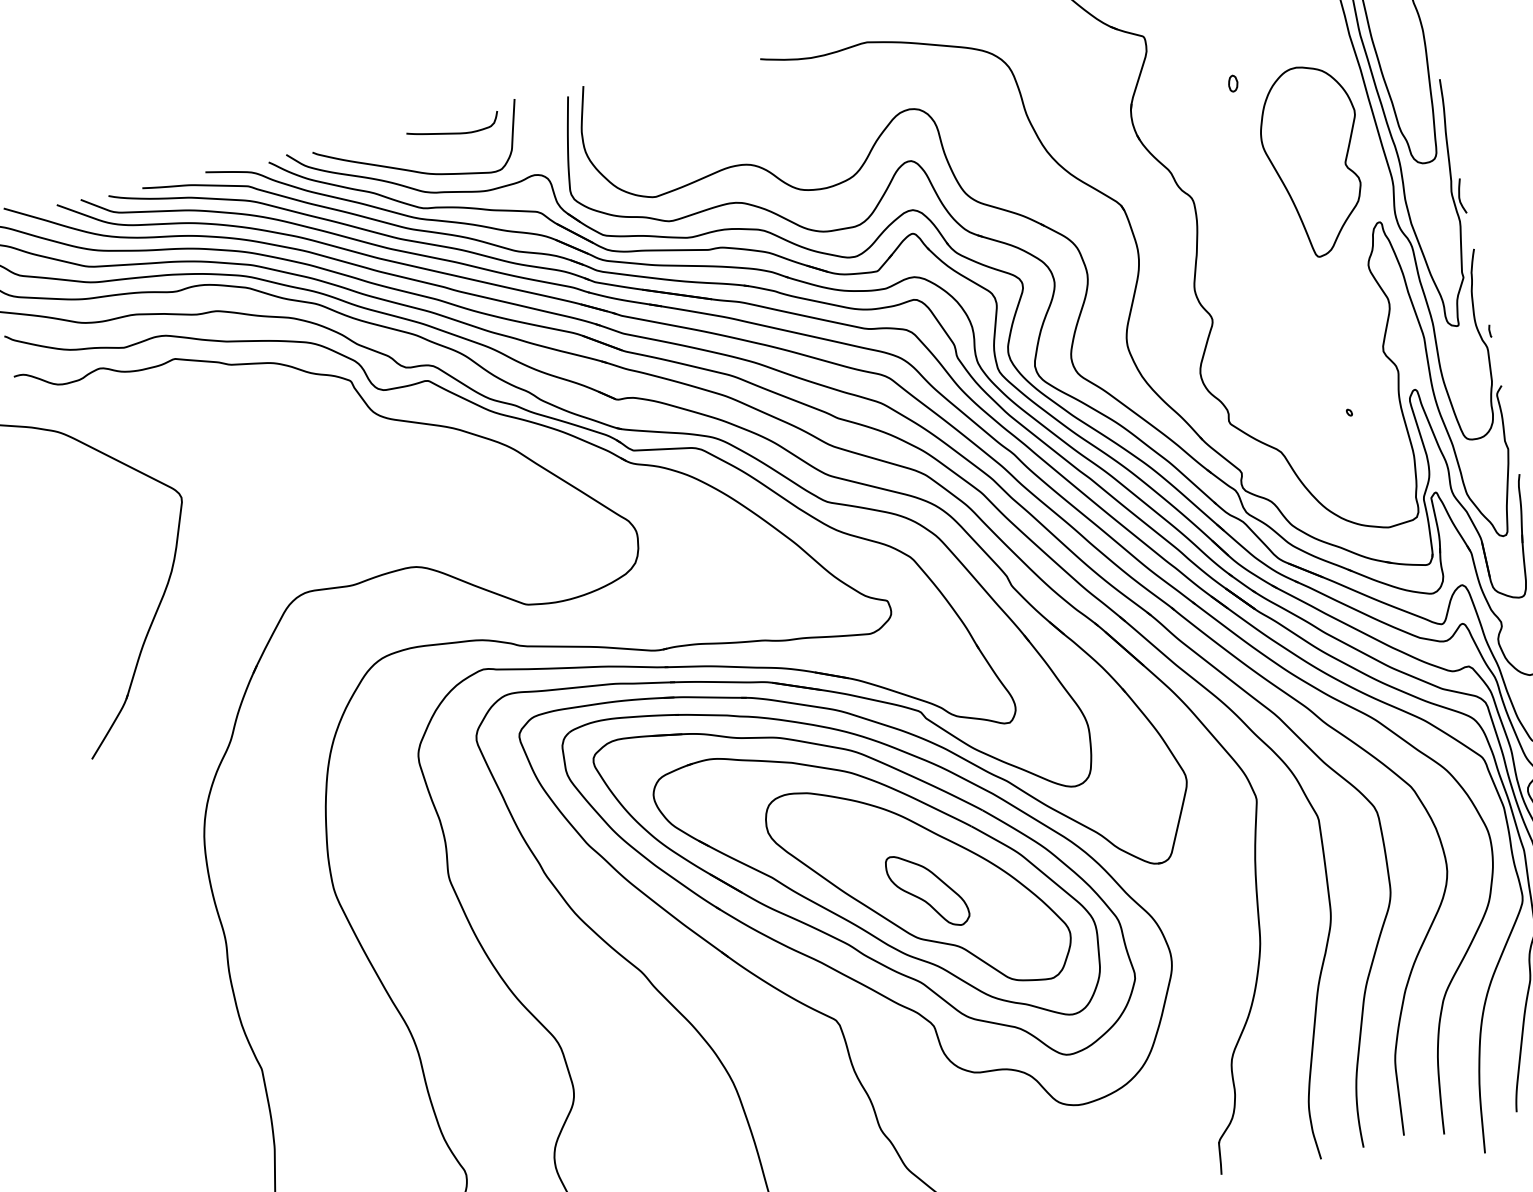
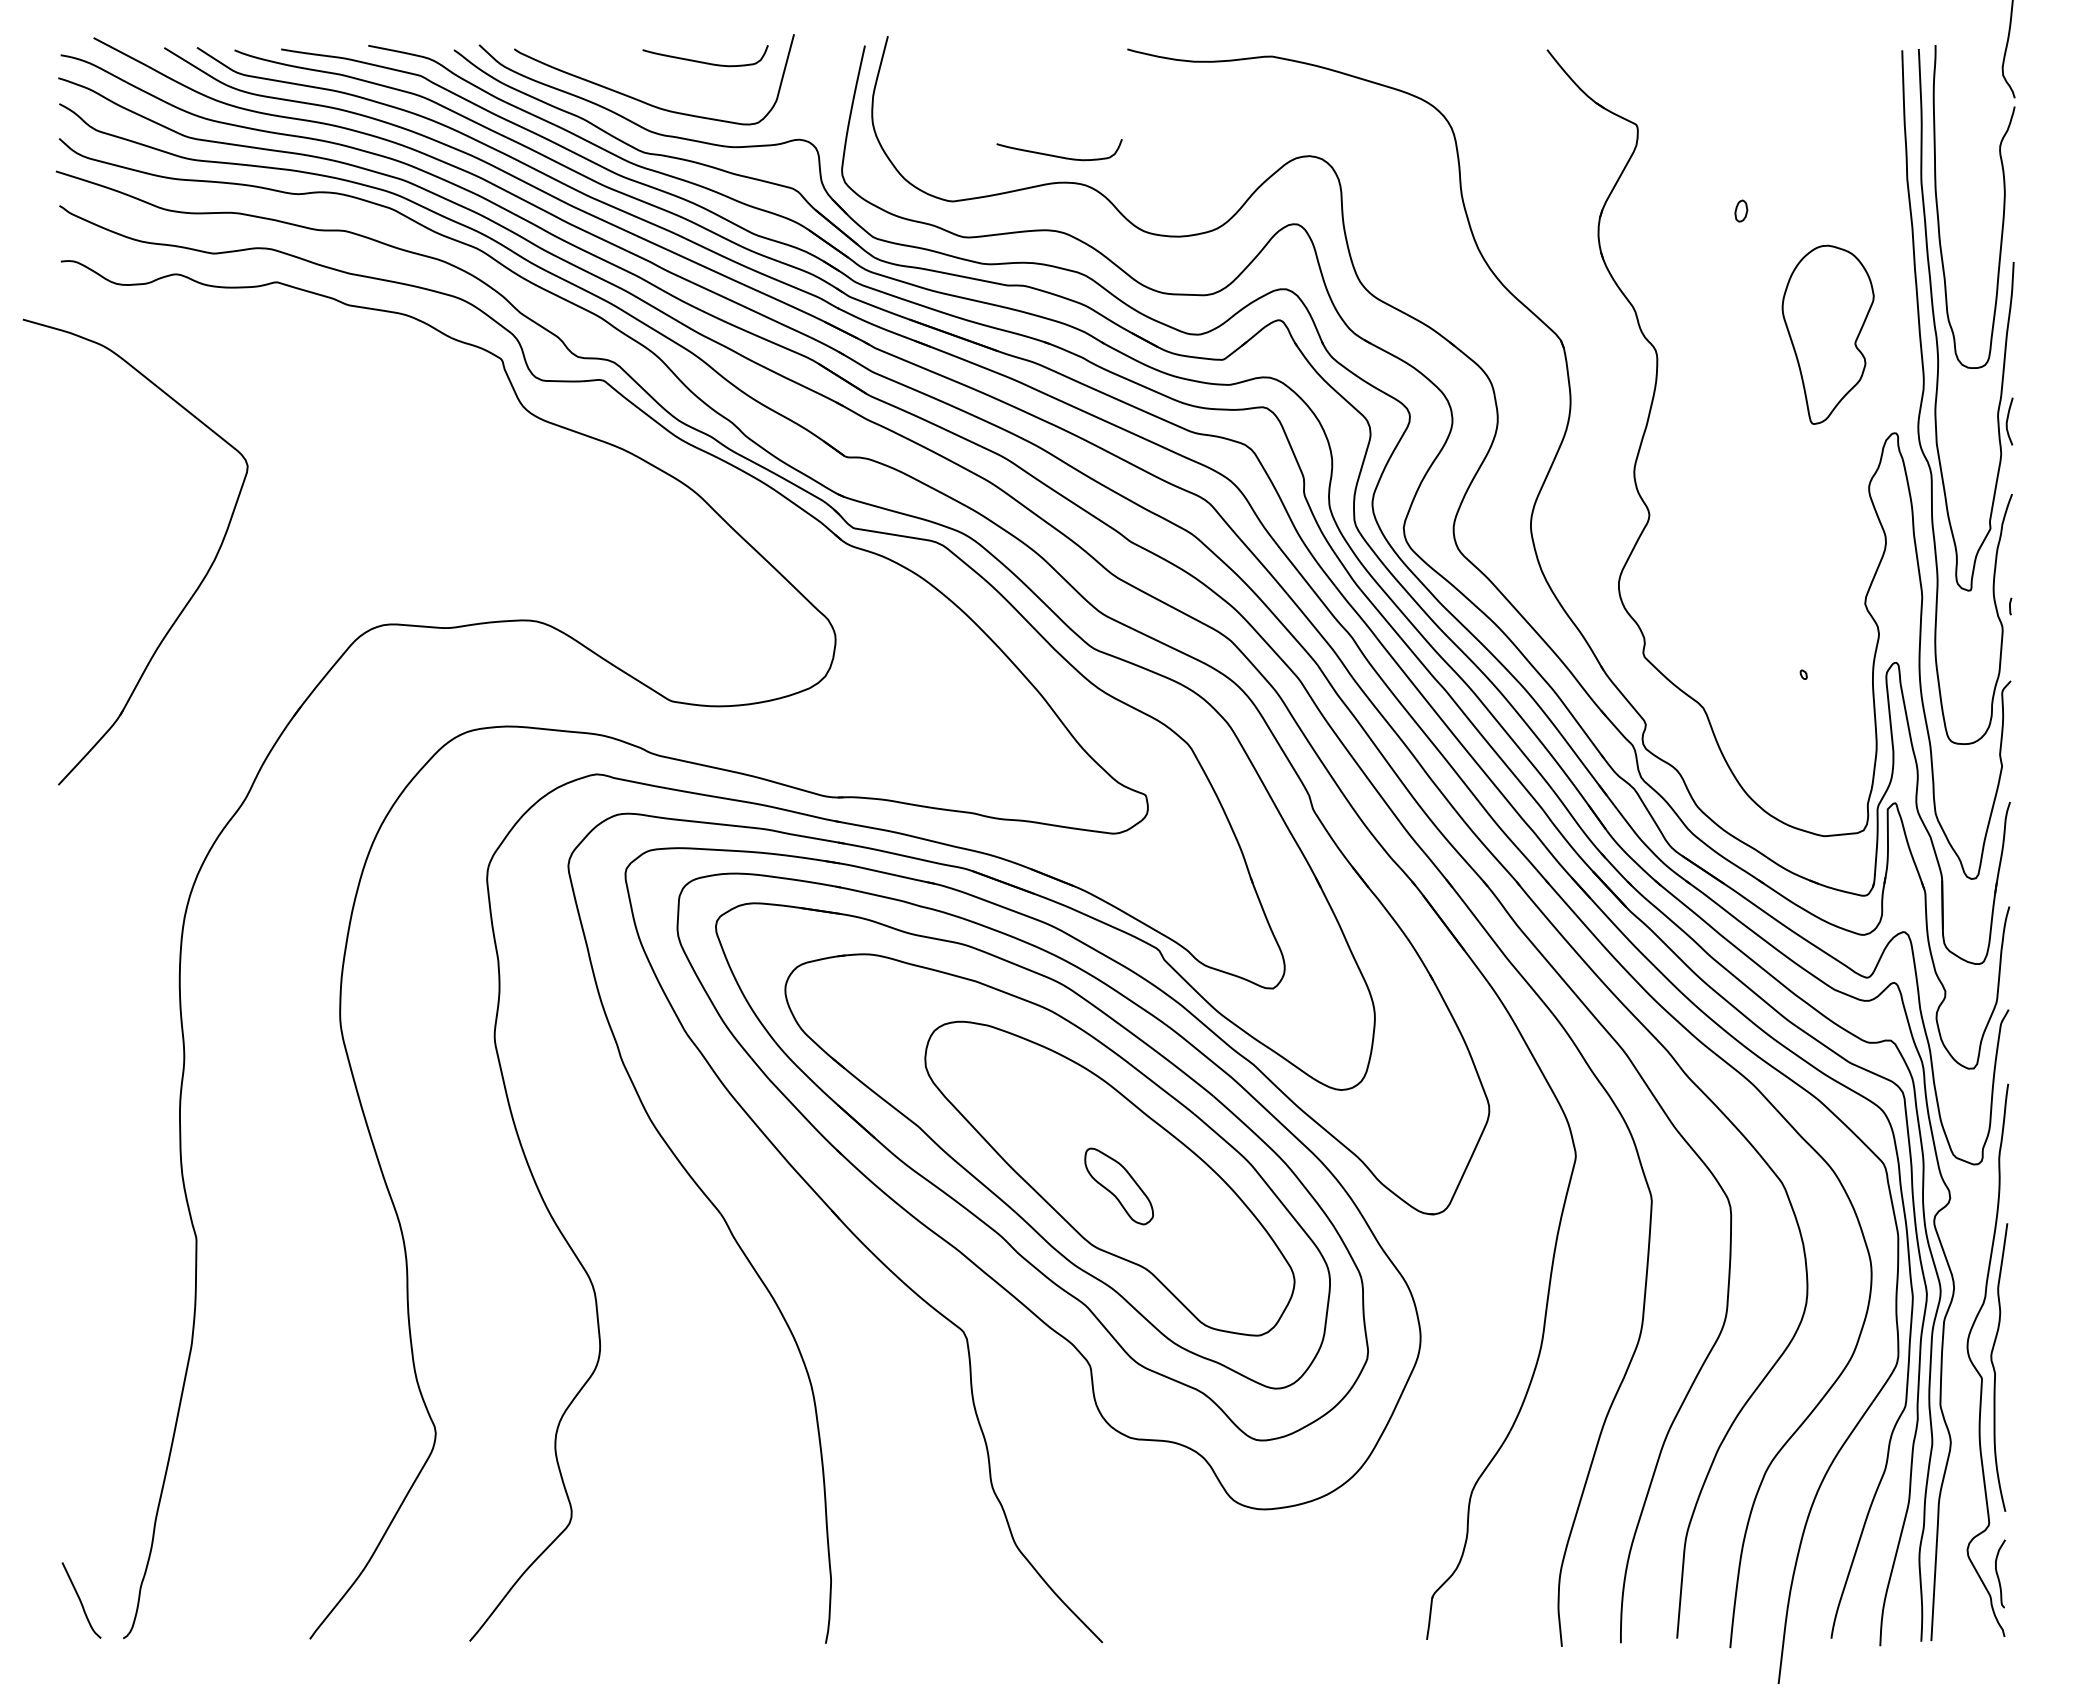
curve: (725, 147) -> (1057, 155), added
part: (1315, 160) -> (1828, 334), size x0.7
part: (927, 890) -> (1118, 1186), size x0.7

